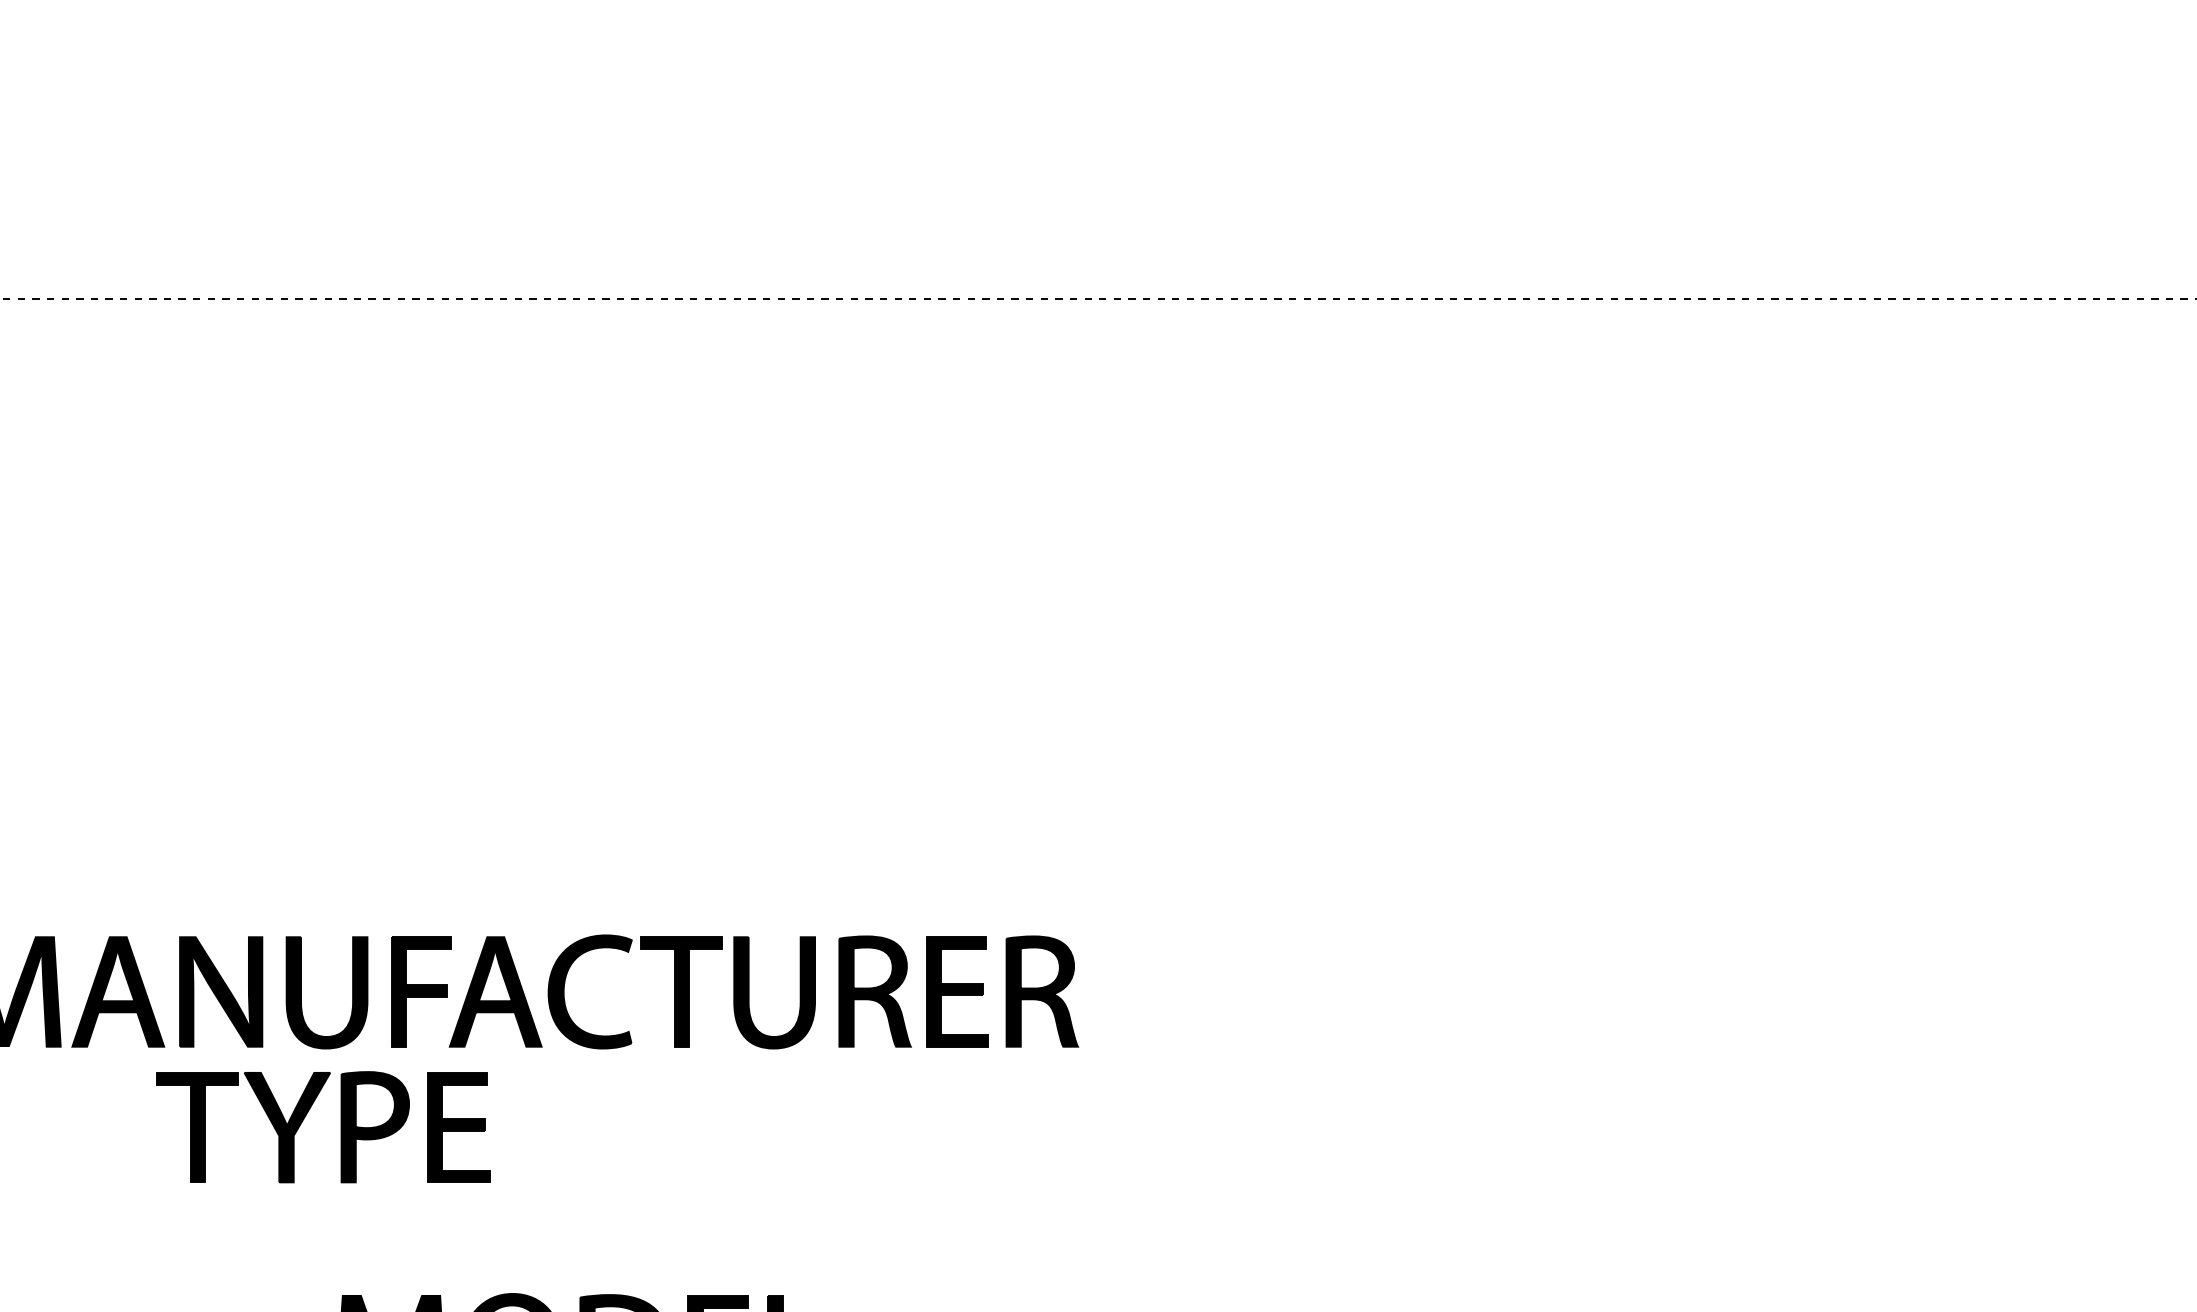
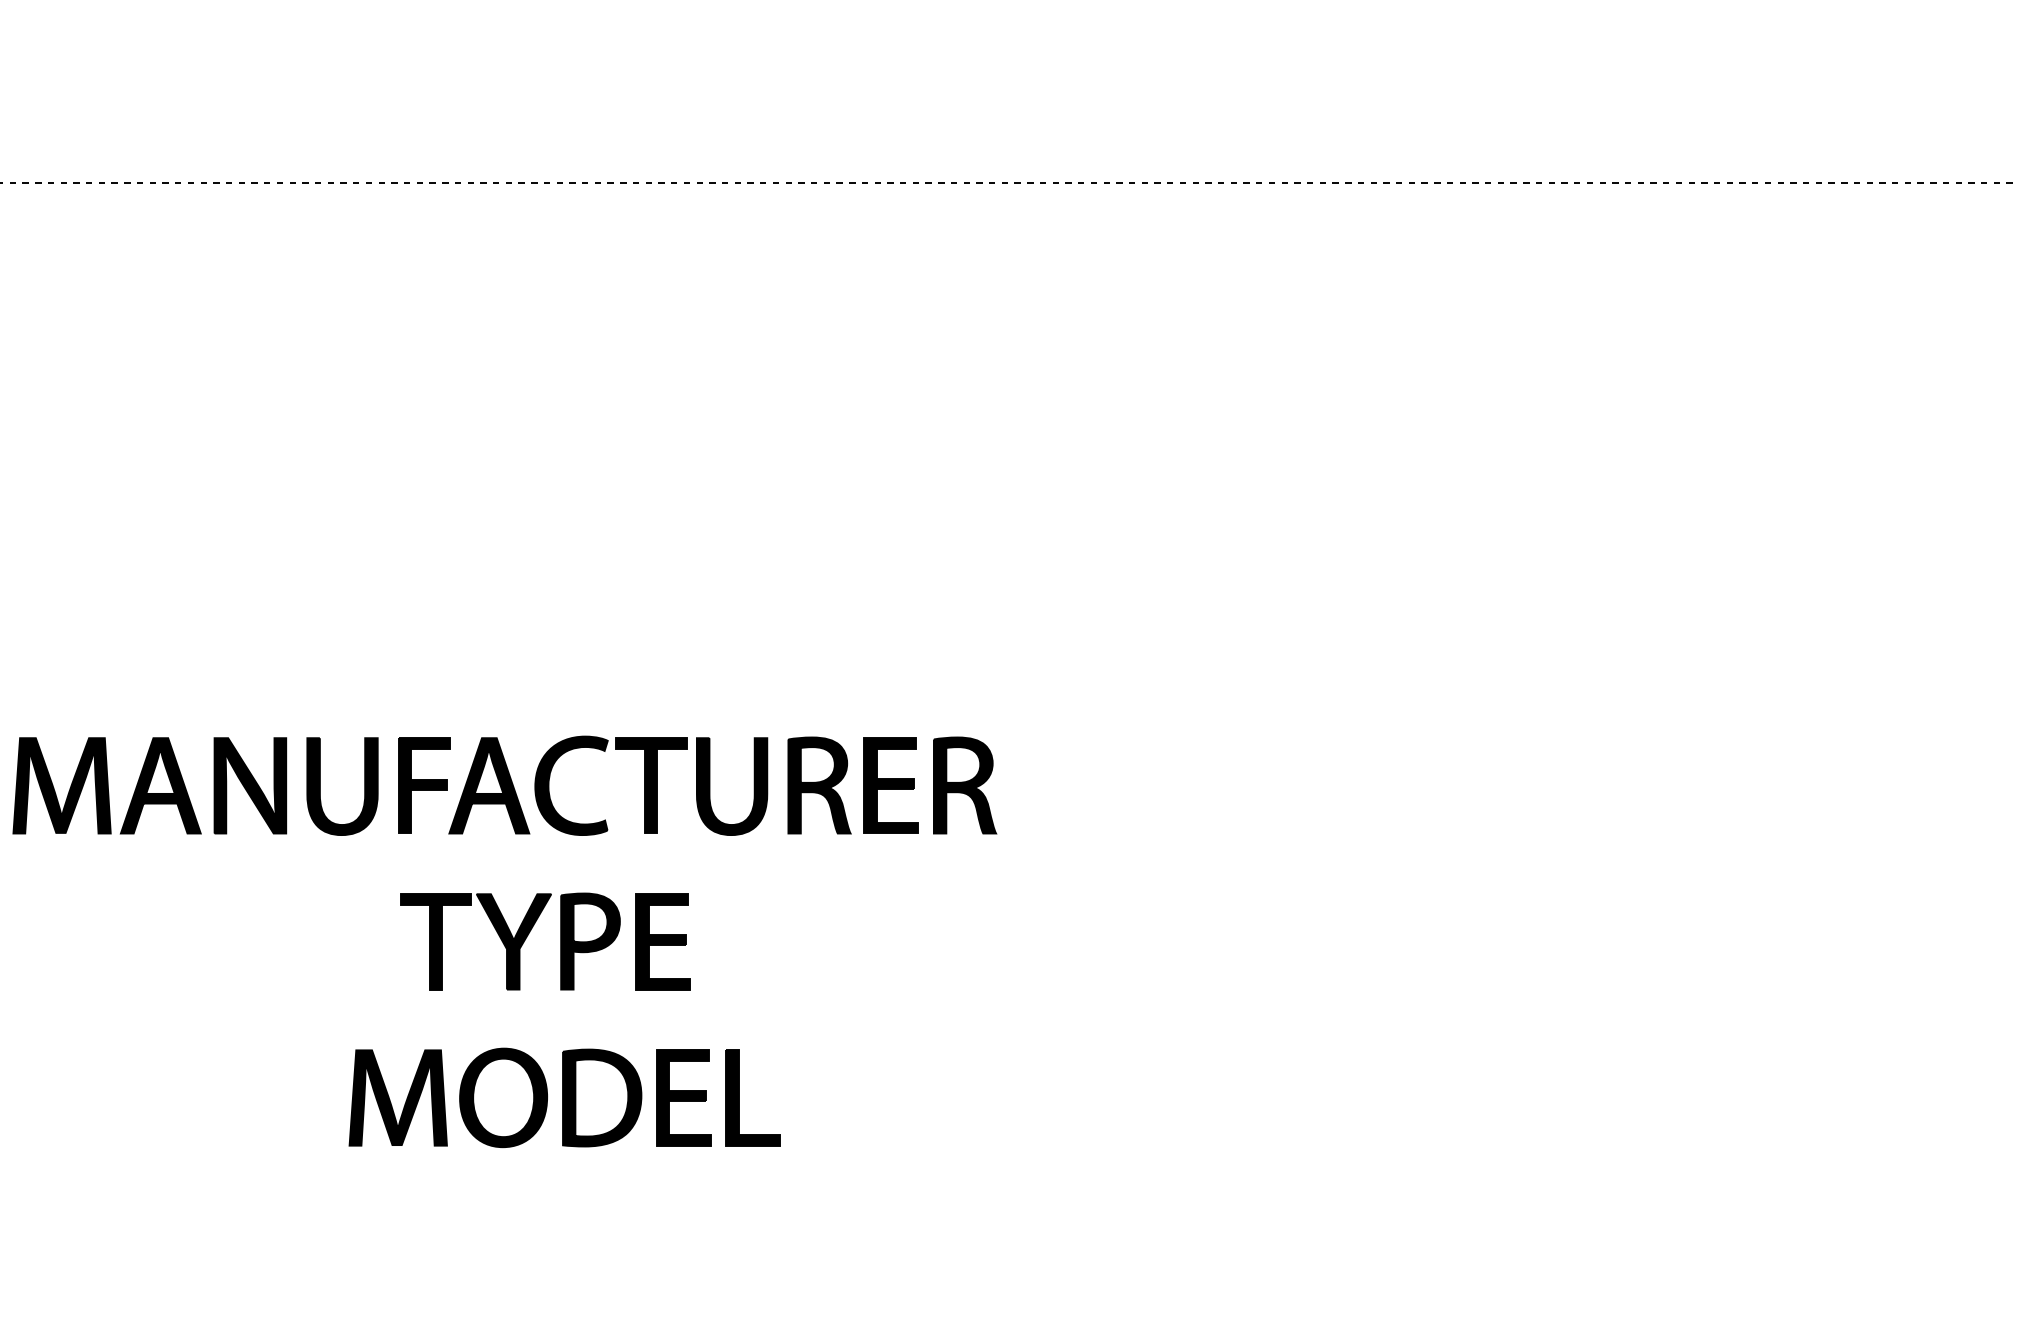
part: (340, 1127) -> (560, 941), moved

